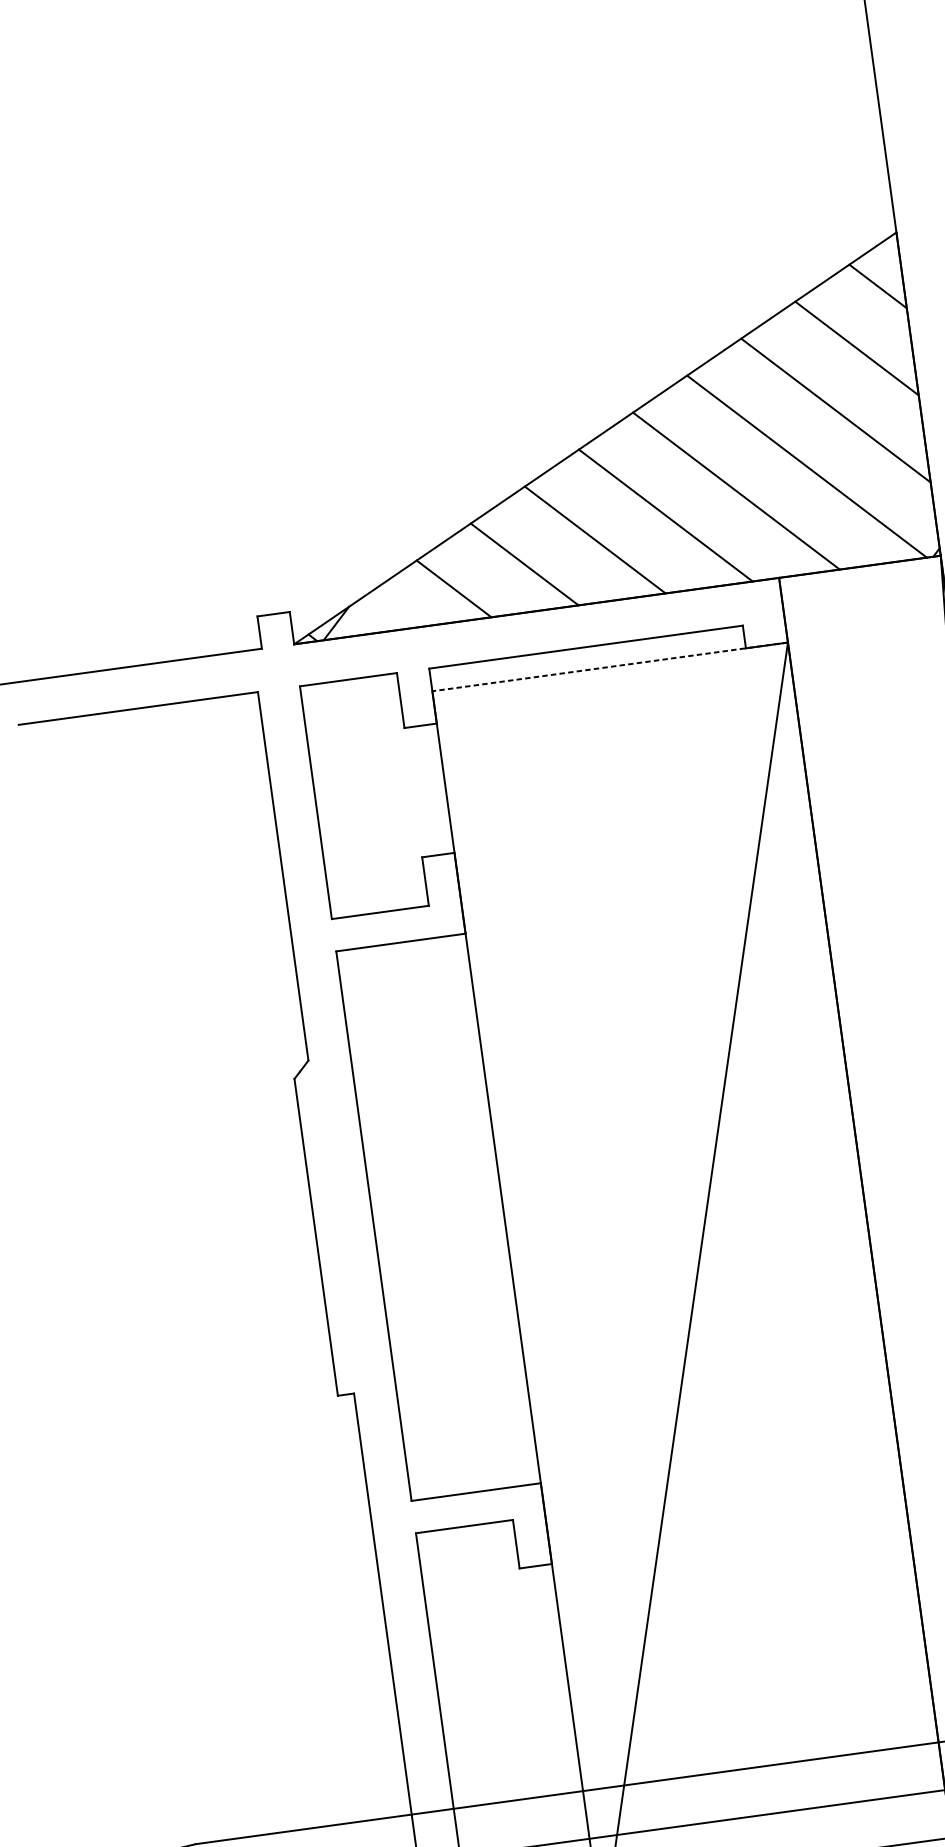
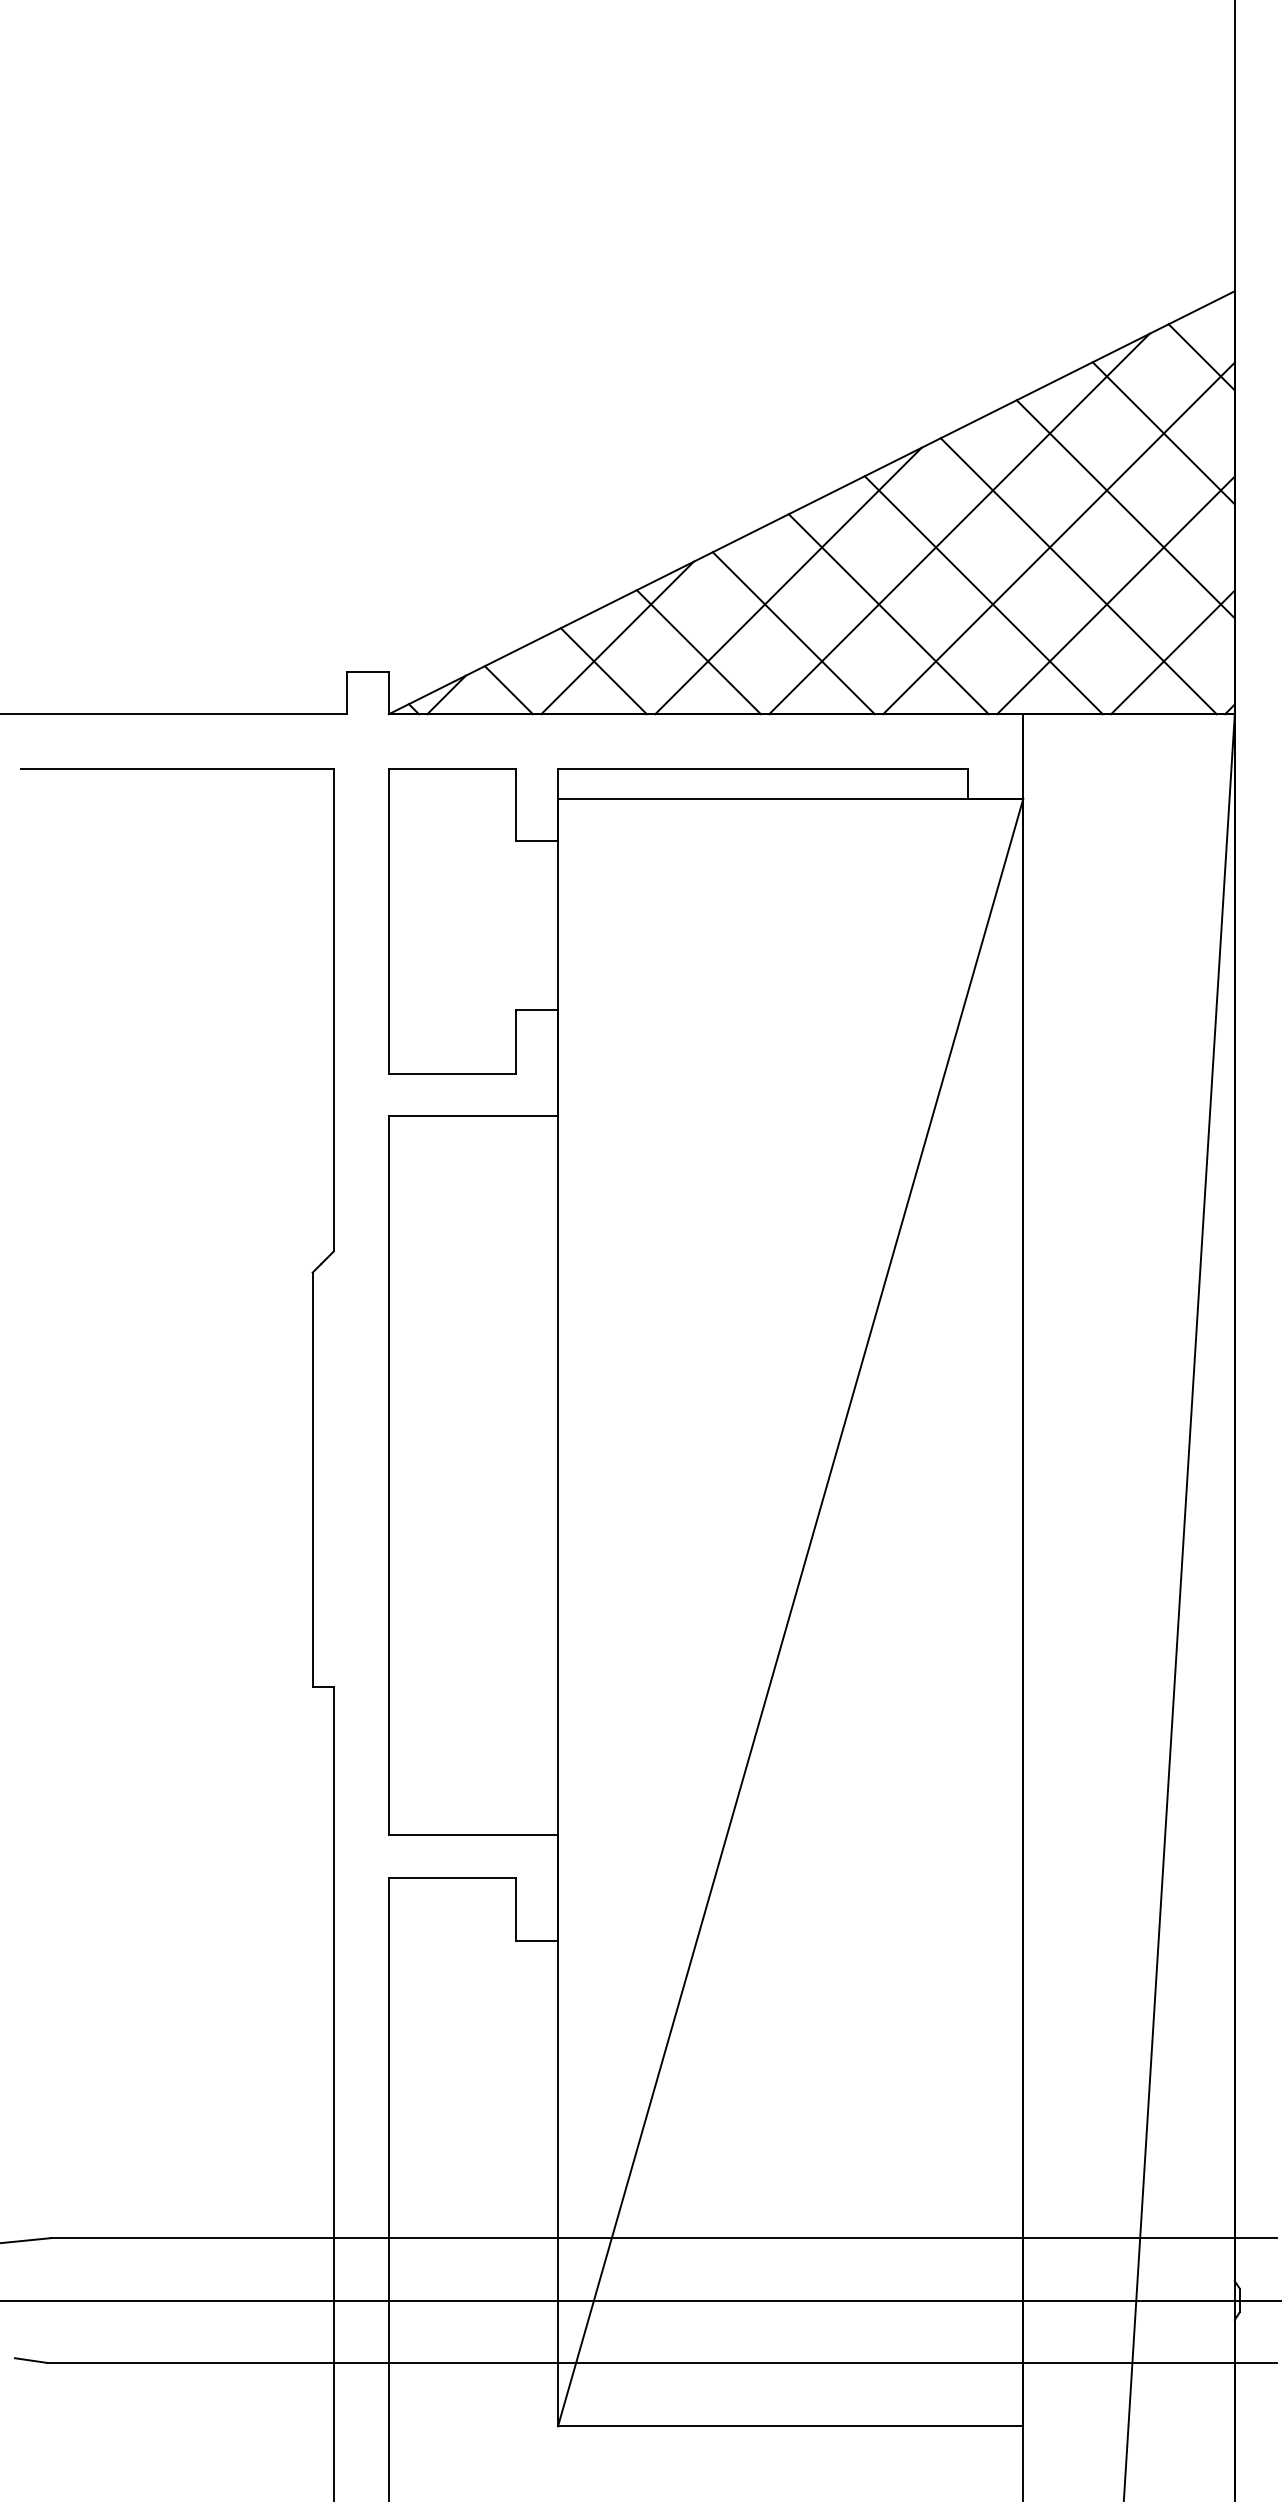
line: (710, 438) -> (959, 523), added
line: (787, 439) -> (1058, 538), added
line: (837, 477) -> (1115, 595), added
line: (585, 500) -> (788, 580), added
line: (886, 515) -> (1172, 652), added
line: (460, 561) -> (617, 637), added
line: (383, 613) -> (508, 690), added
line: (610, 666) -> (790, 798), dashed -> solid

